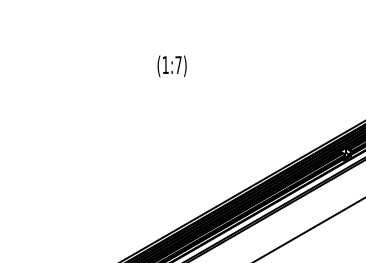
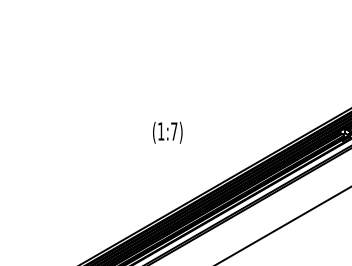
text: (171, 65) -> (167, 131), moved

